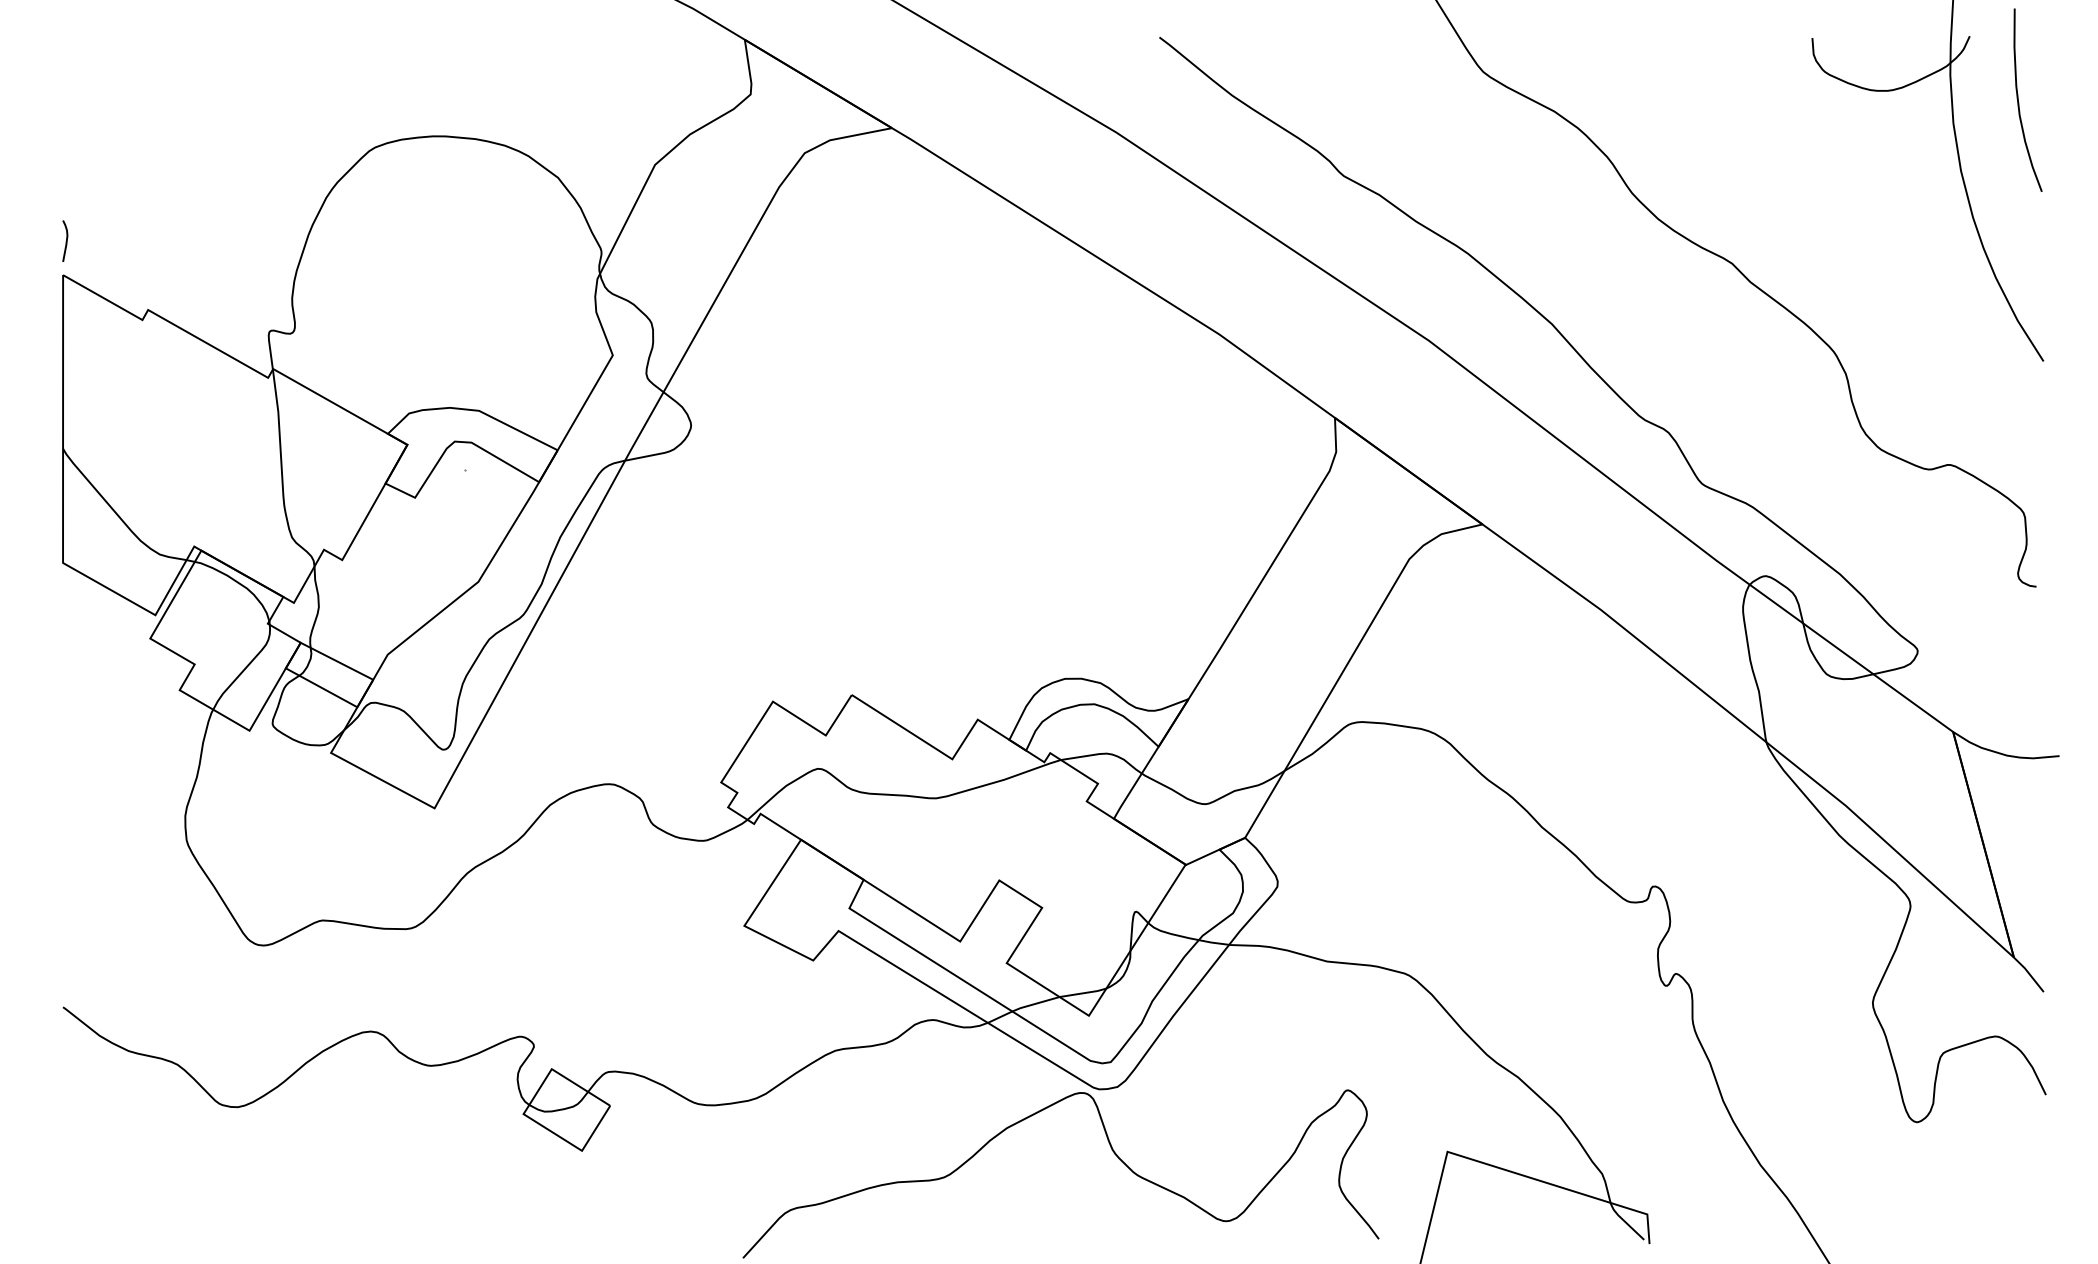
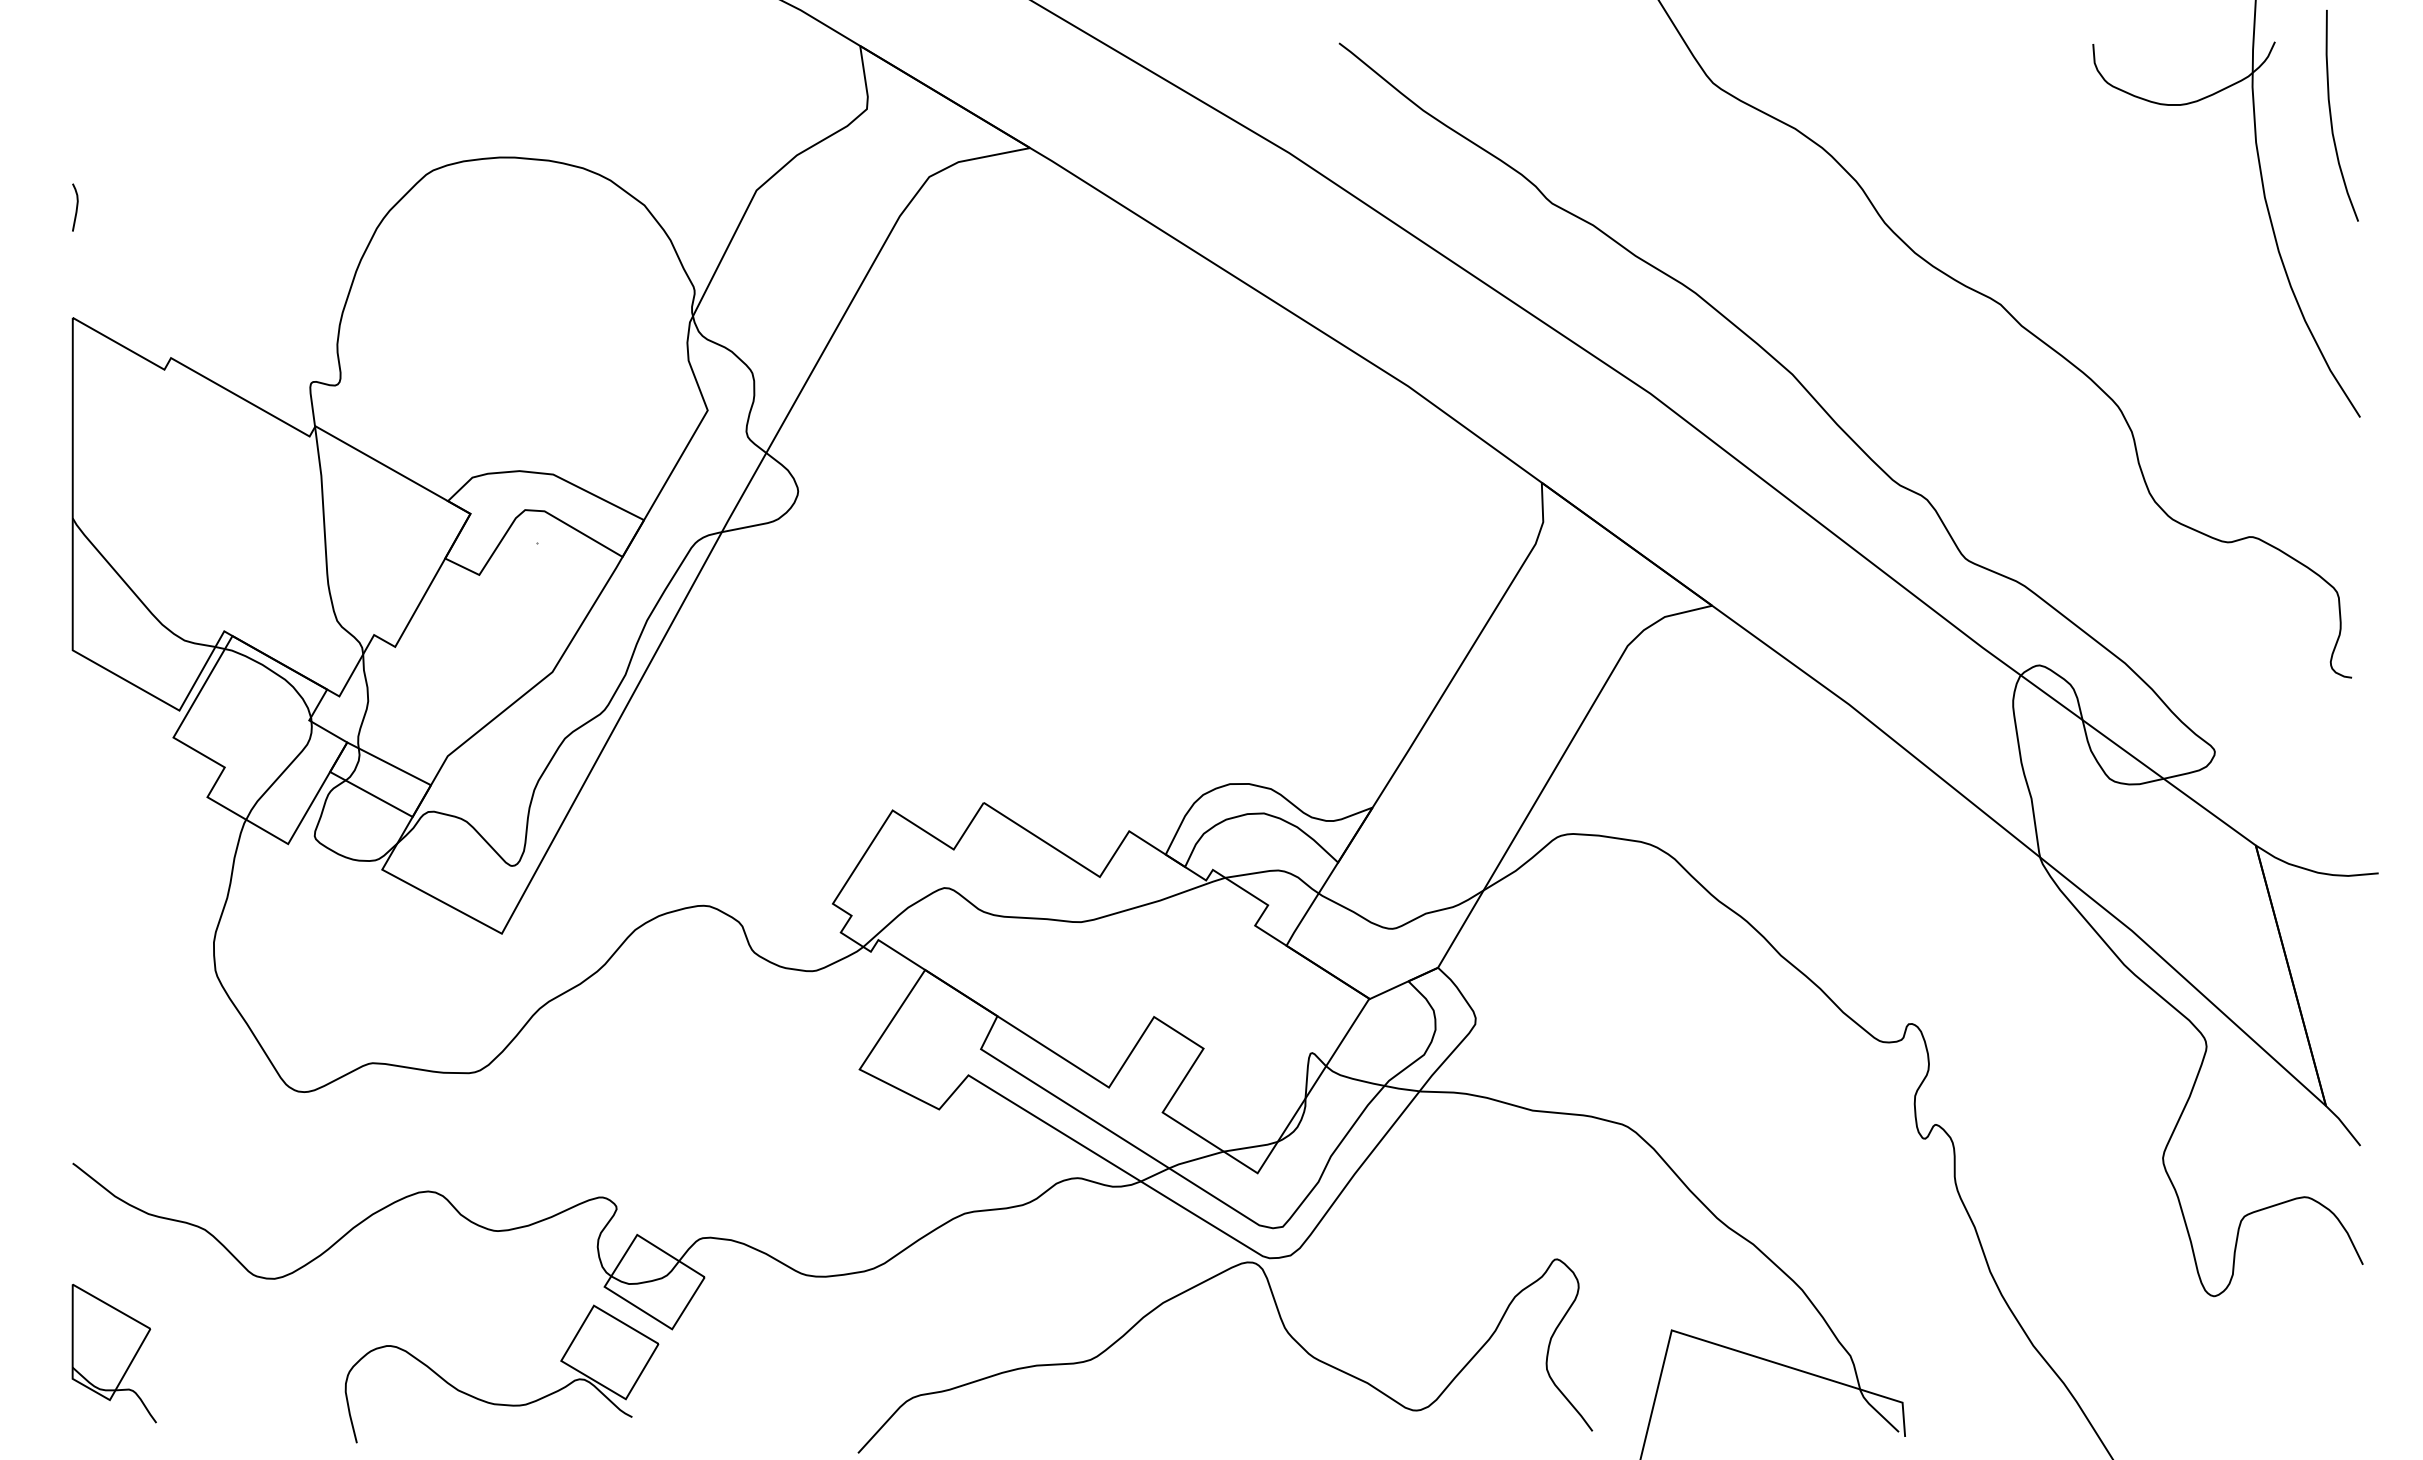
curve: (66, 241) -> (76, 207), moved
part: (98, 1171) -> (113, 1353), added
part: (434, 1215) -> (501, 1403), added

